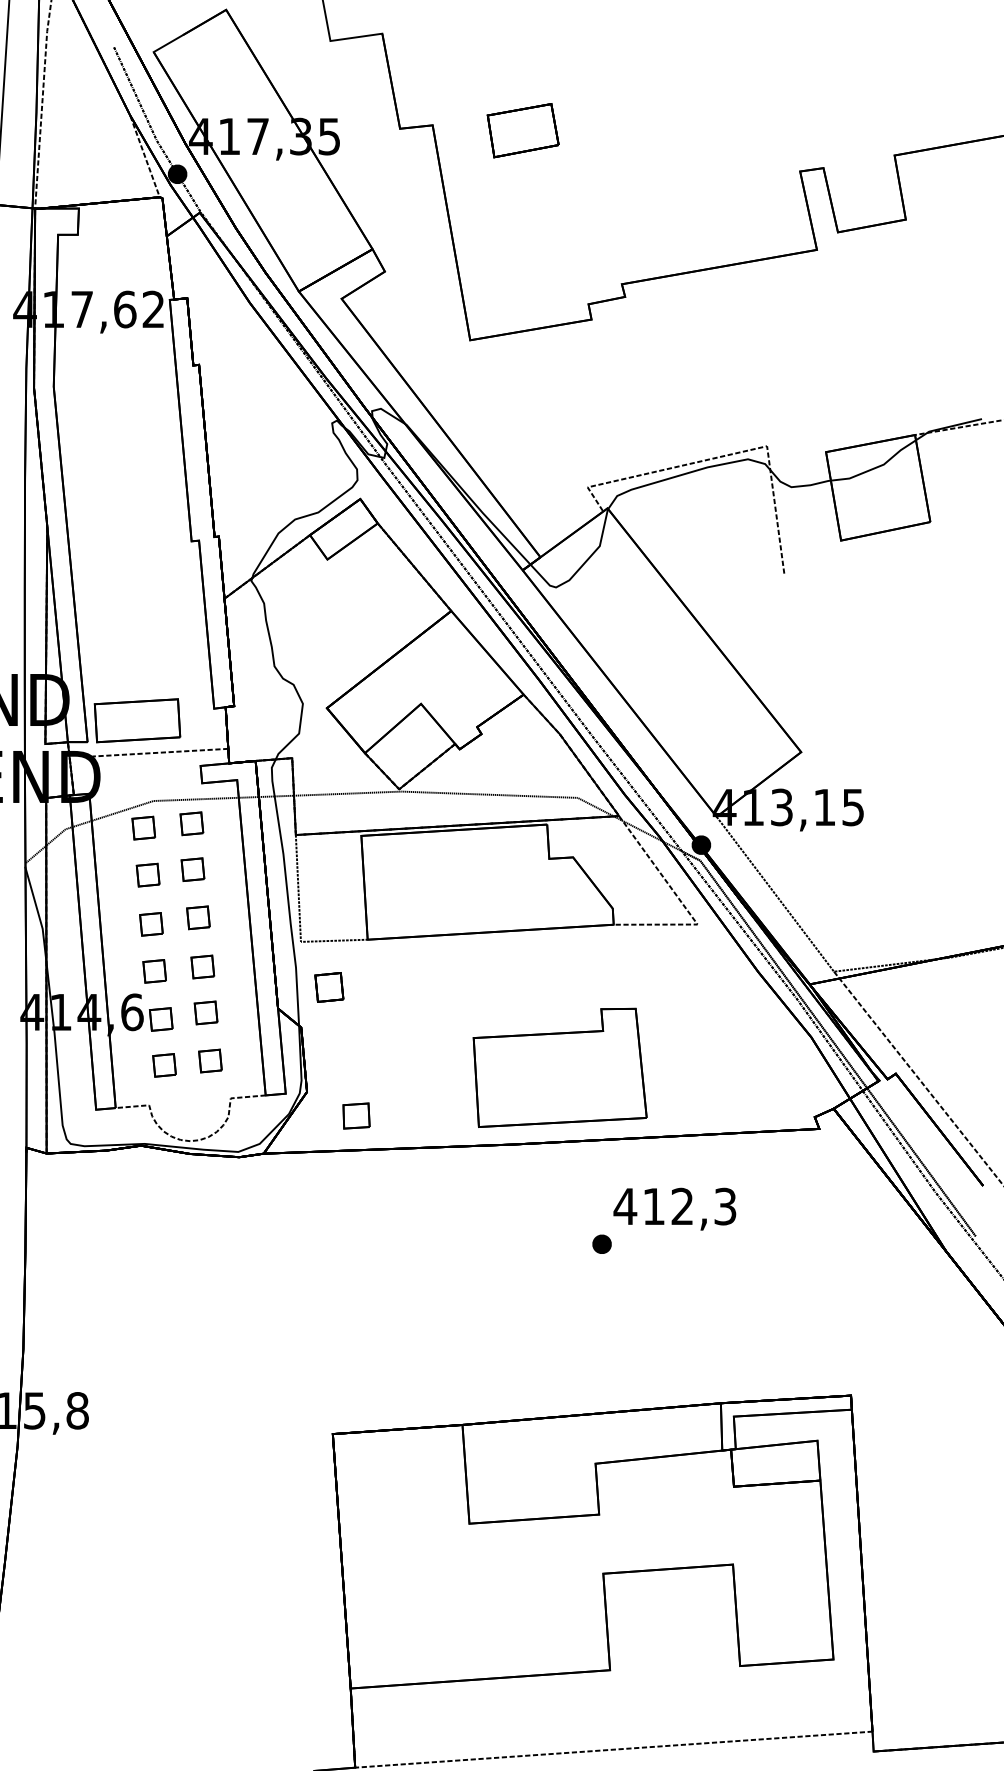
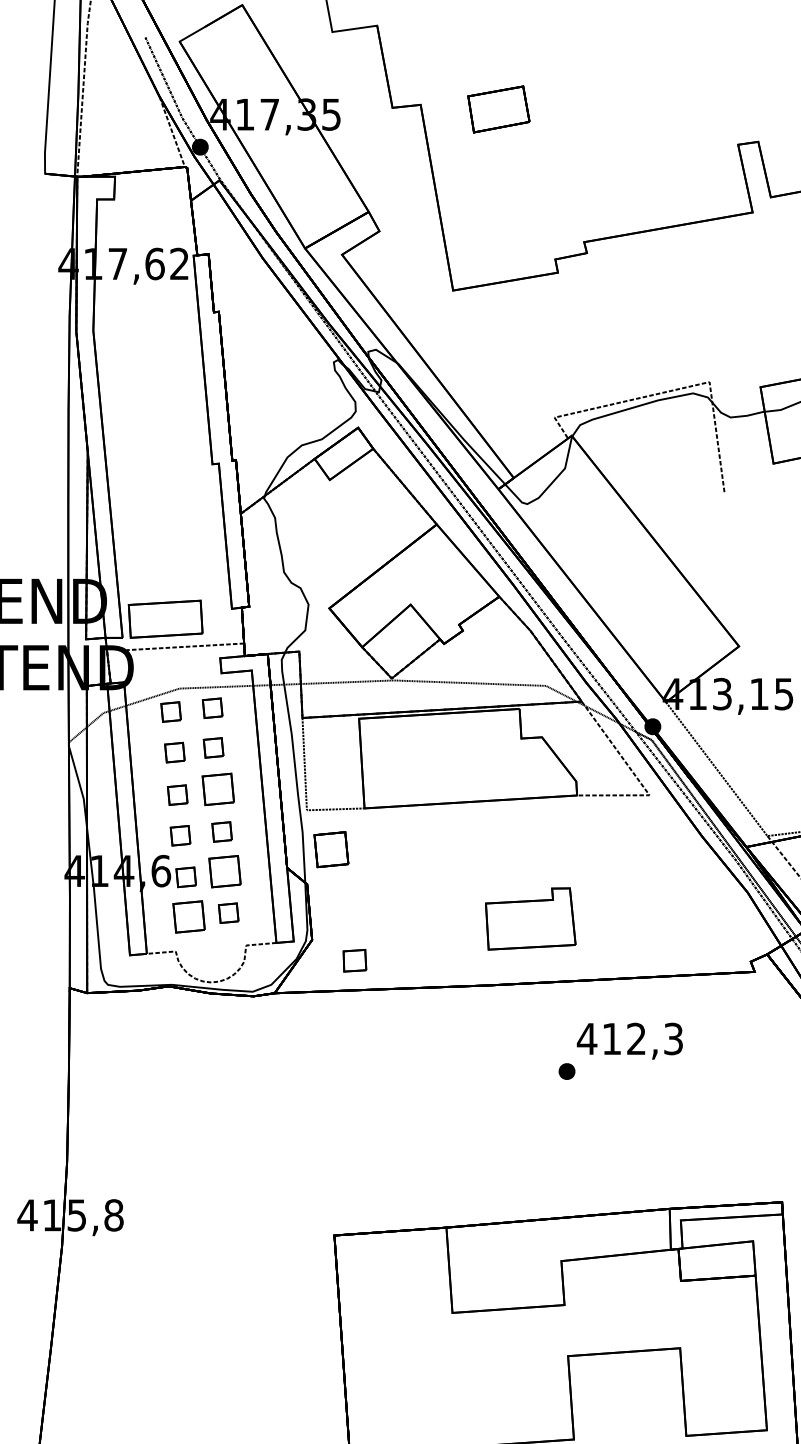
part: (198, 917) -> (218, 789), size x1.6
part: (329, 987) -> (331, 849), size x1.4
part: (205, 1012) -> (224, 871), size x1.6
part: (164, 1065) -> (189, 917), size x1.6
part: (559, 1067) -> (530, 918), size x0.6

